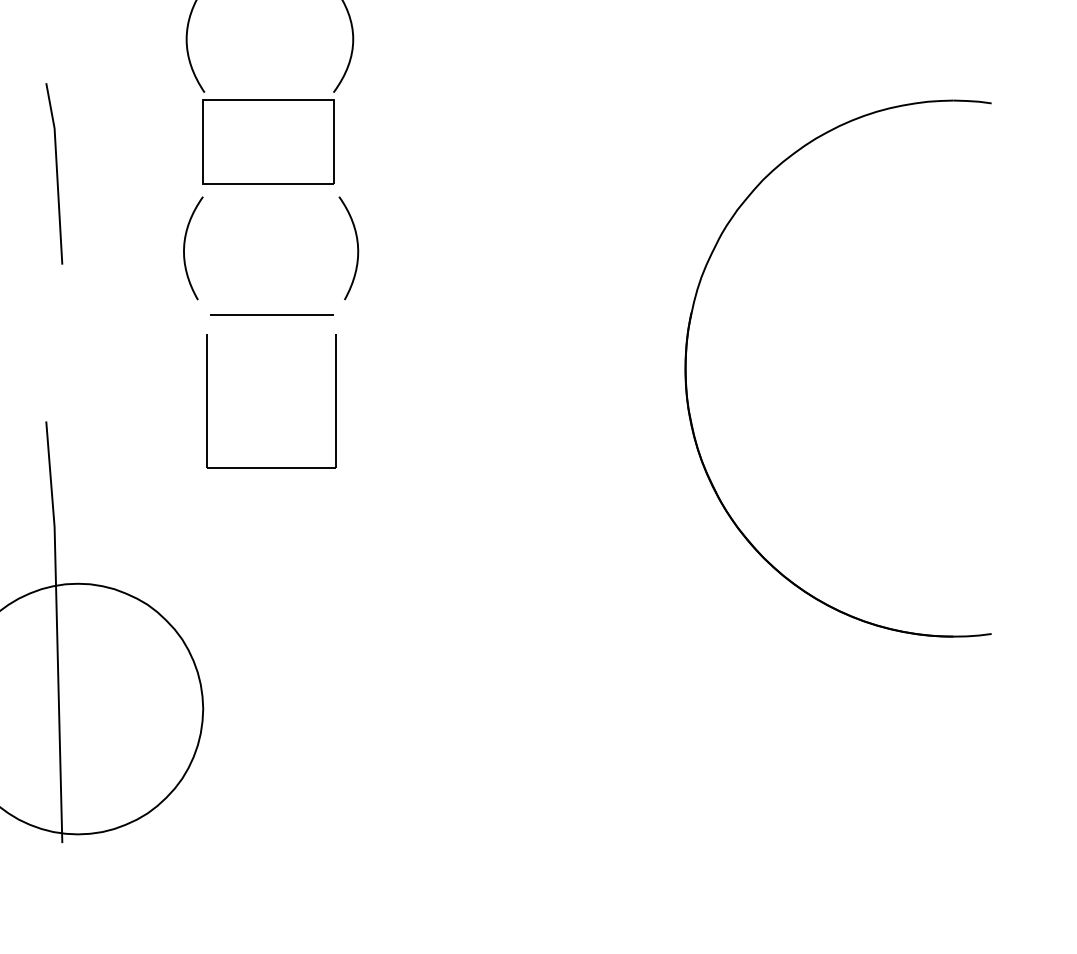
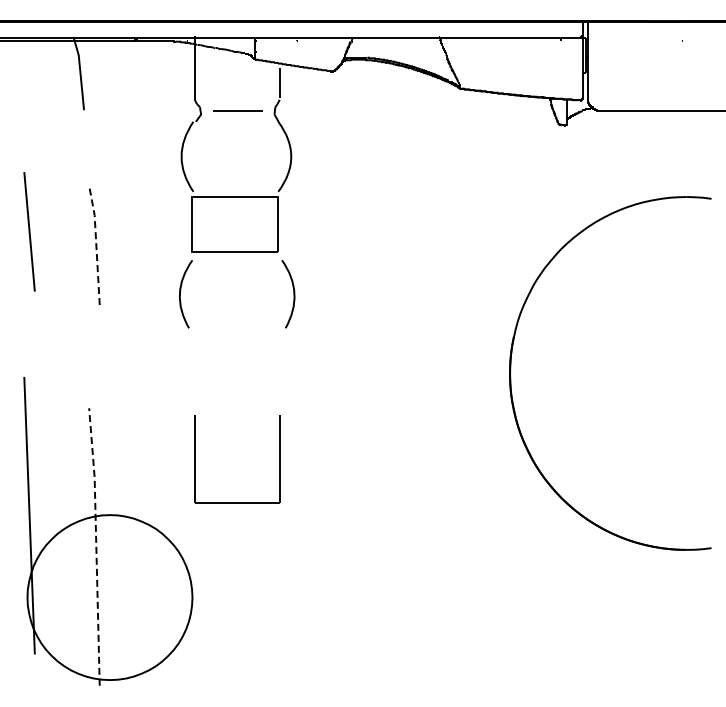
line: (57, 172) -> (96, 244), solid -> dashed
line: (271, 313) -> (237, 337), removed
part: (207, 402) -> (195, 459), moved
line: (57, 631) -> (96, 546), solid -> dashed

